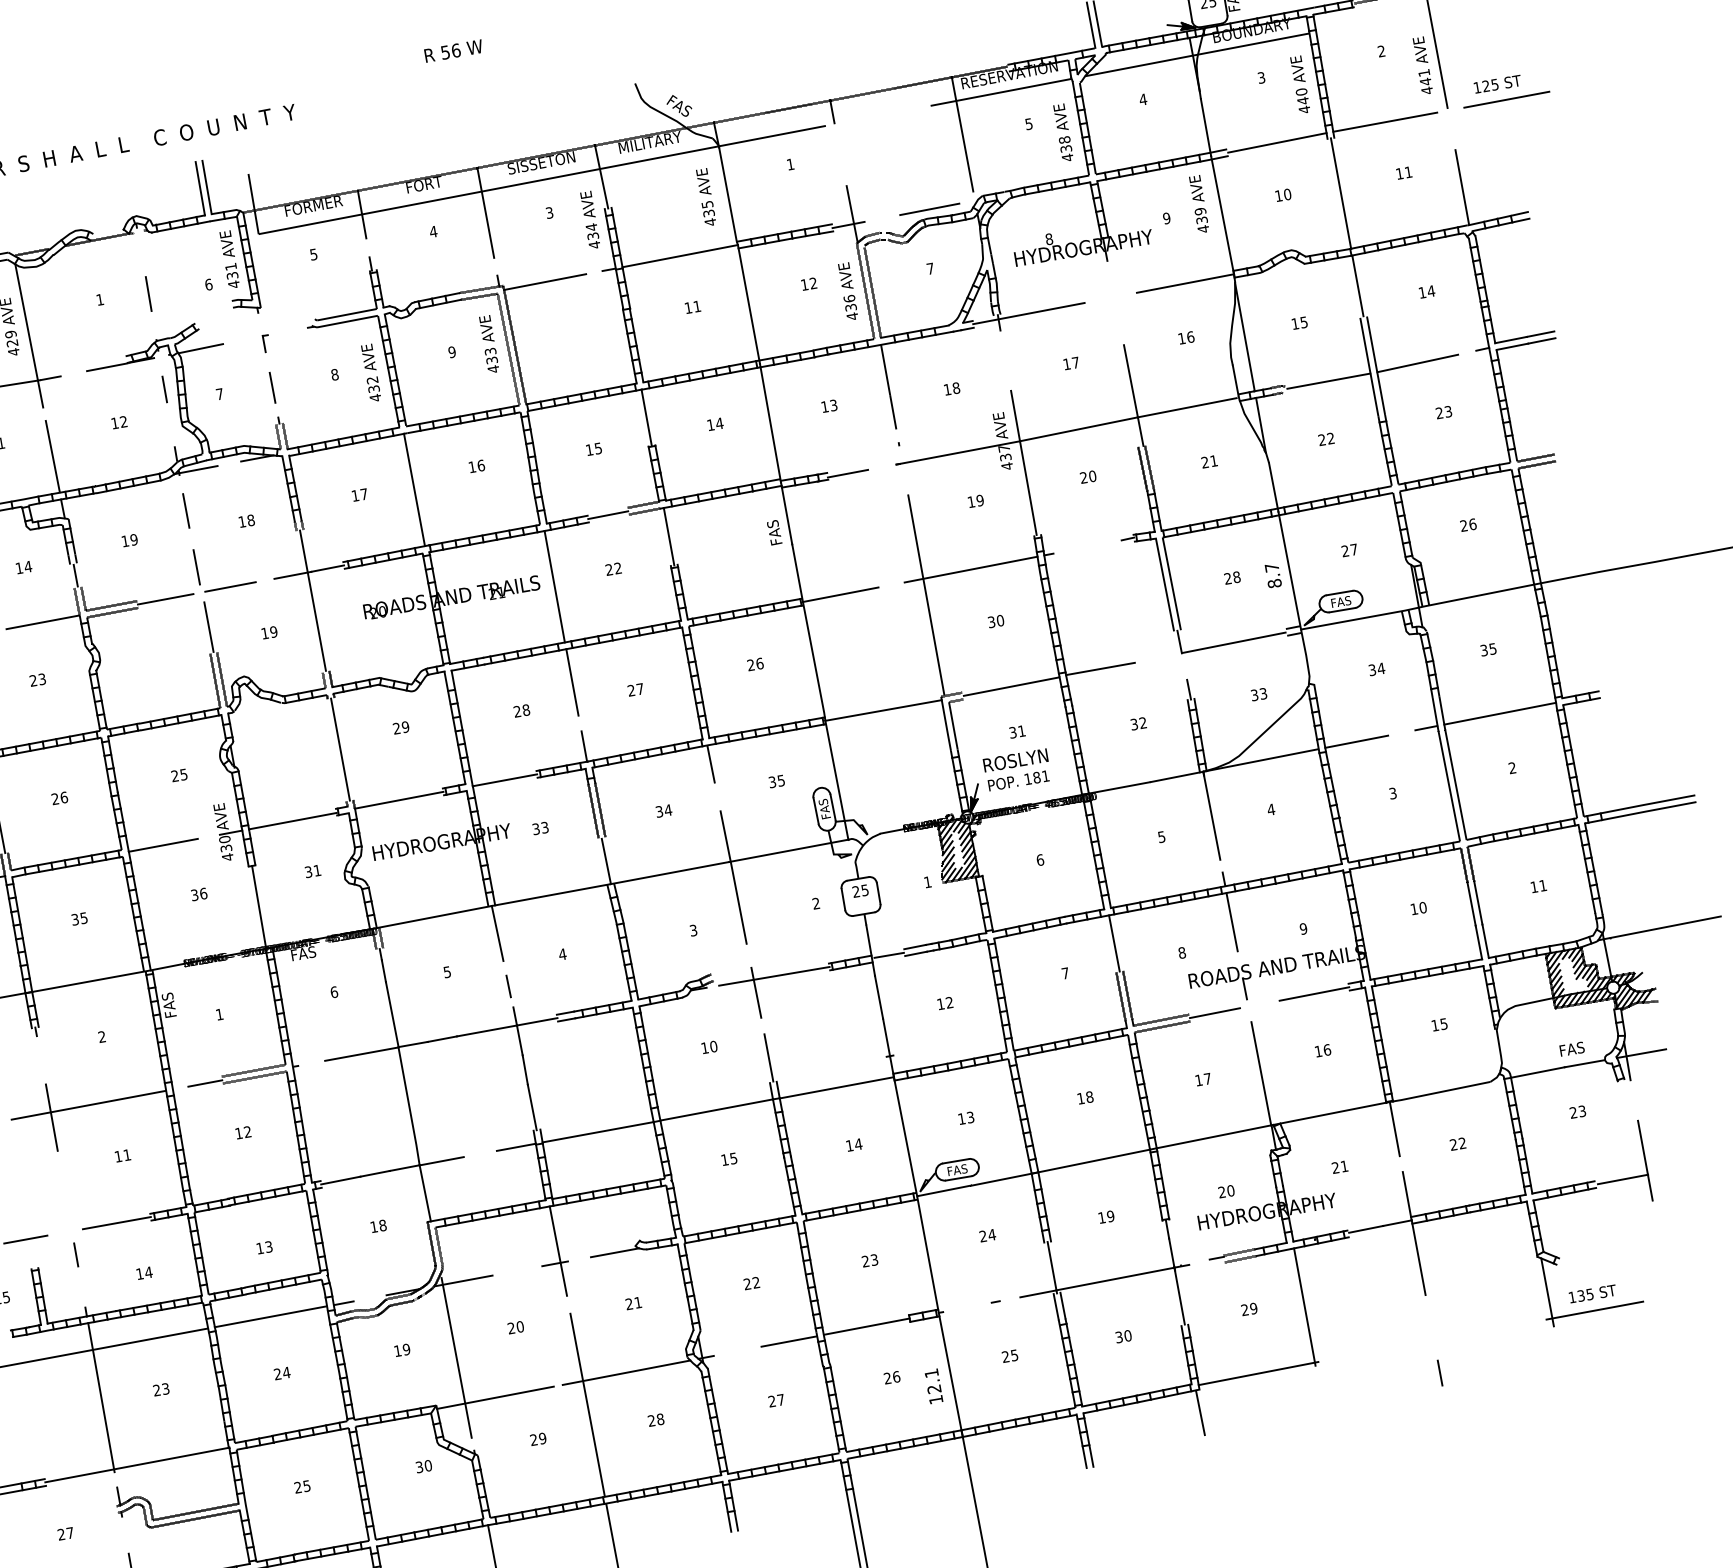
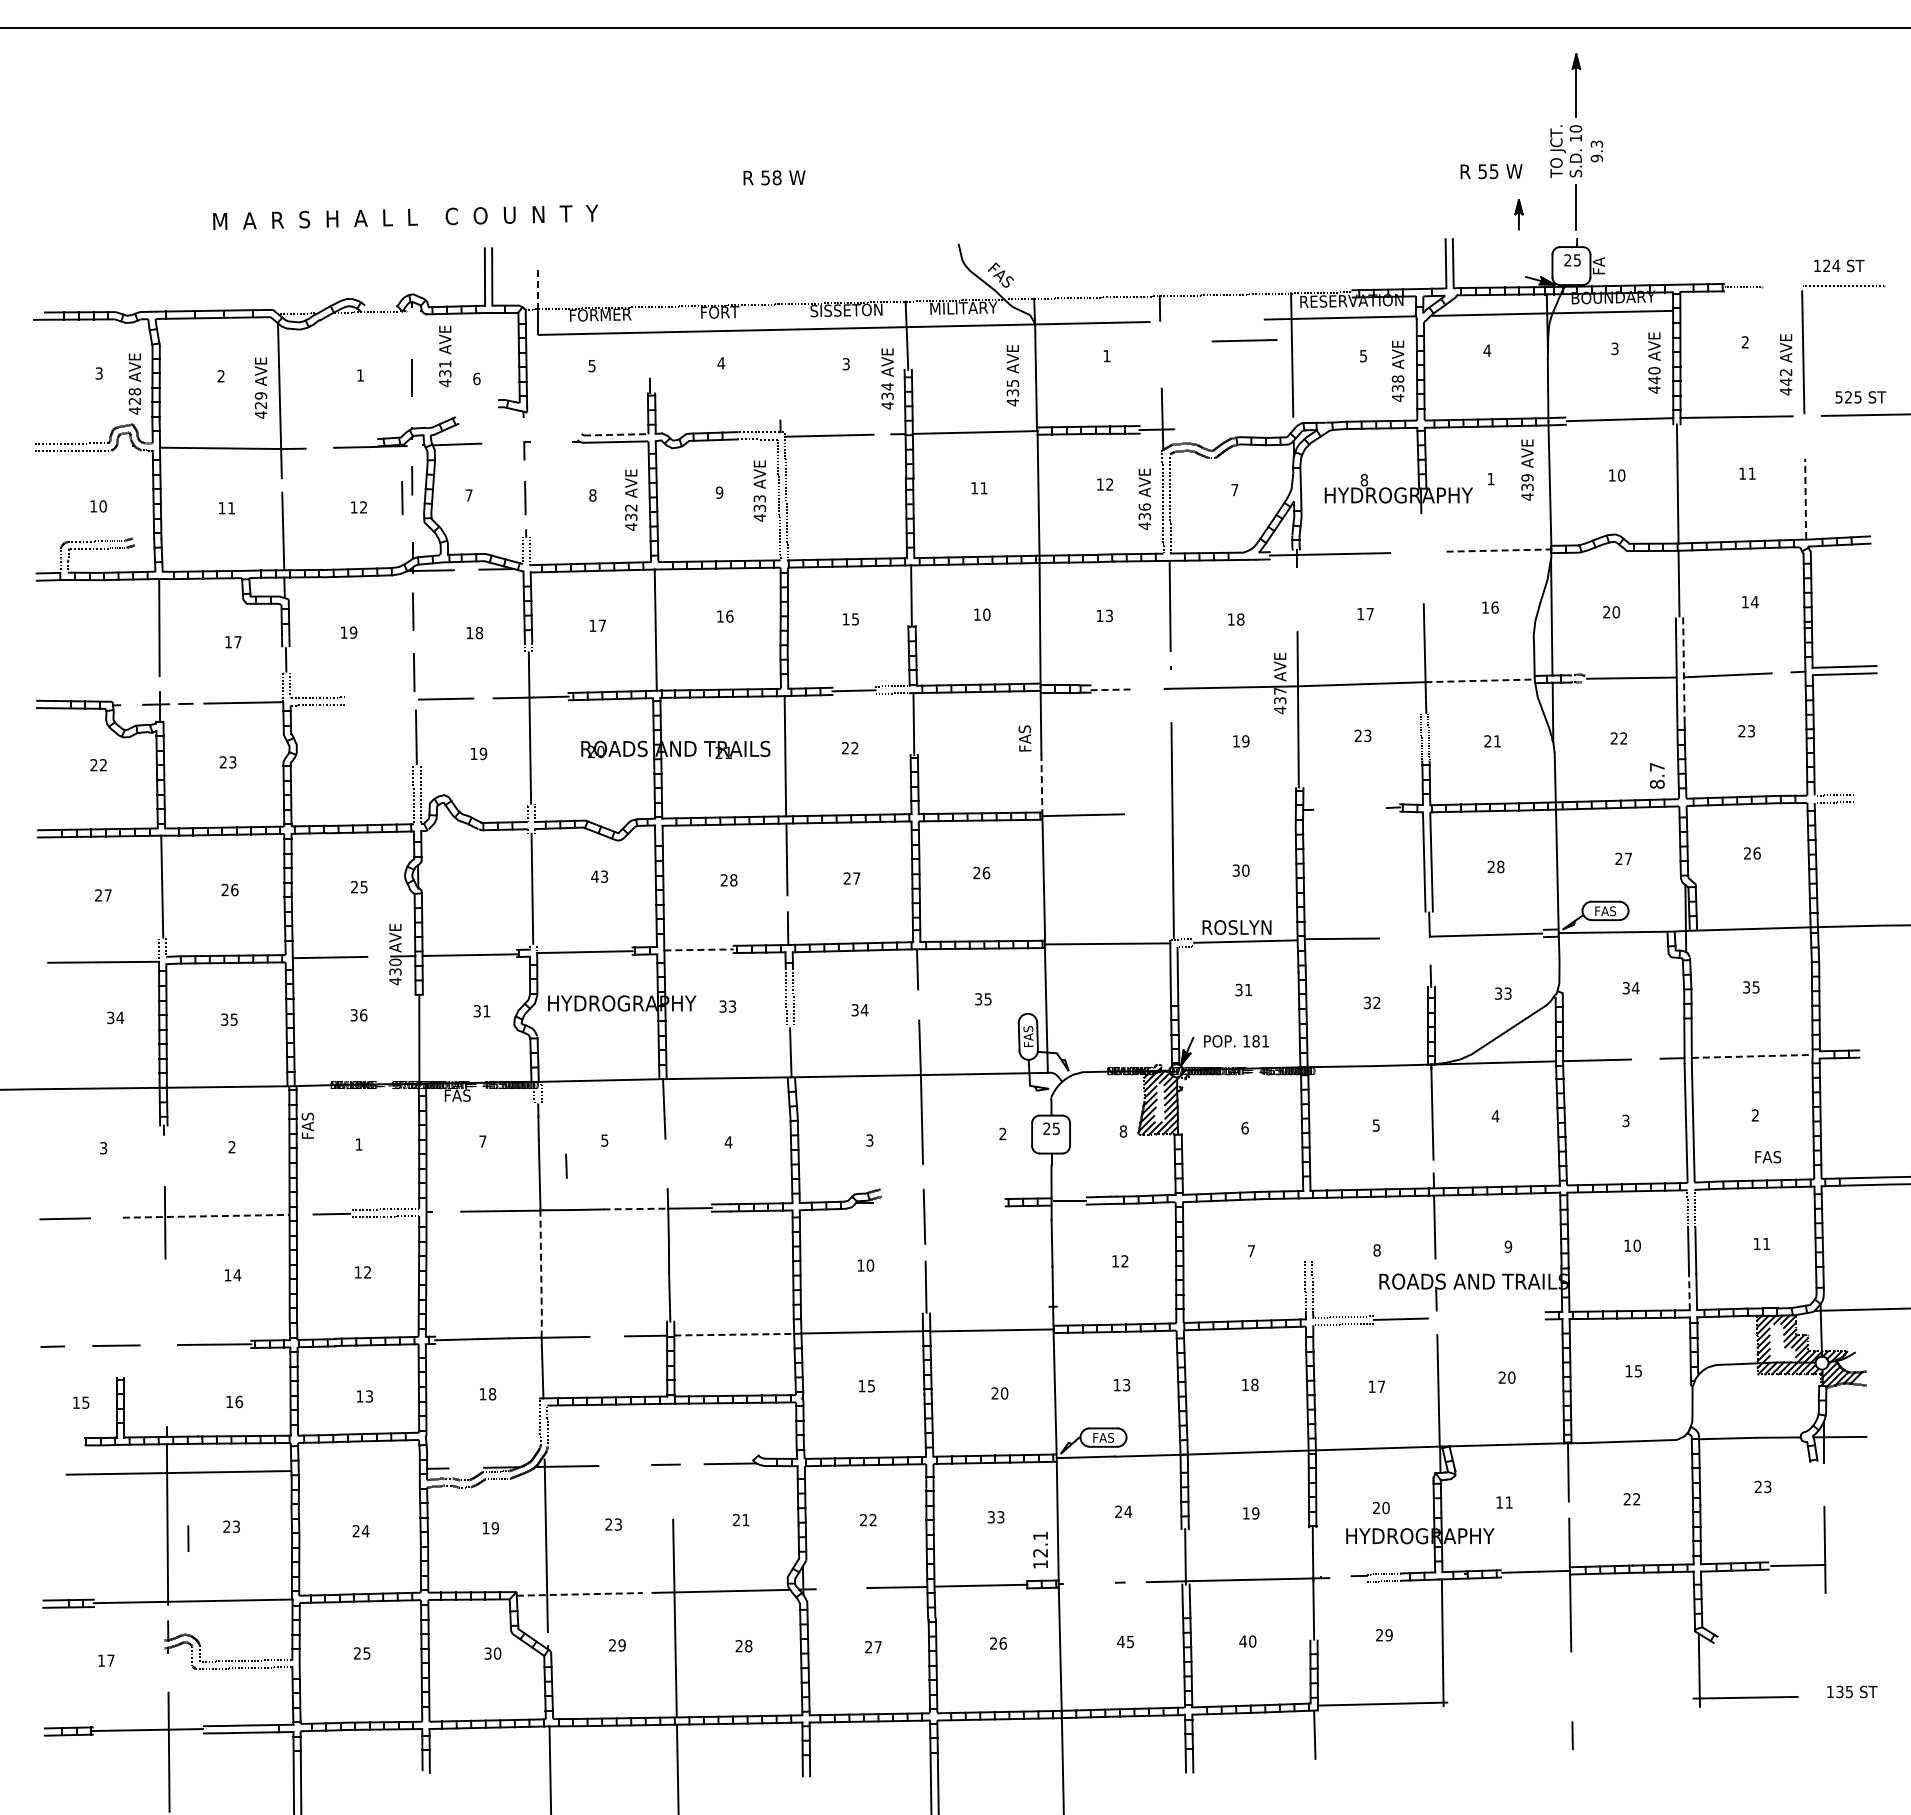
text: (455, 50) -> (776, 177), 56 -> 58
text: (1423, 73) -> (1785, 372), 441 -> 442
text: (1476, 87) -> (1838, 397), 125 -> 525
line: (1462, 186) -> (1805, 498), solid -> dashed
line: (252, 191) -> (538, 289), solid -> dashed
line: (929, 209) -> (1244, 340), moved
line: (485, 212) -> (779, 352), removed
line: (361, 214) -> (649, 332), removed
text: (1166, 218) -> (1490, 479), 9 -> 1
text: (230, 259) -> (445, 356), moved
line: (1185, 283) -> (1499, 550), solid -> dashed
line: (347, 314) -> (616, 434), solid -> dashed
text: (1299, 323) -> (1611, 612), 15 -> 20
line: (1375, 365) -> (1683, 669), solid -> dashed
line: (158, 407) -> (402, 498), added
line: (1187, 407) -> (1479, 680), solid -> dashed
text: (719, 423) -> (986, 614), 14 -> 10
line: (848, 473) -> (1112, 689), solid -> dashed
text: (1092, 476) -> (1367, 735), 20 -> 23
text: (27, 567) -> (237, 642), 14 -> 17
line: (970, 569) -> (1223, 811), removed
line: (797, 572) -> (1041, 784), solid -> dashed
text: (1272, 575) -> (1656, 775), moved
line: (166, 599) -> (376, 700), removed
line: (1500, 713) -> (1752, 1056), solid -> dashed
text: (400, 727) -> (599, 876), 29 -> 43
text: (1015, 760) -> (1236, 927), moved
line: (505, 779) -> (699, 949), solid -> dashed
text: (927, 882) -> (1123, 1131), 1 -> 8
line: (1478, 941) -> (1689, 1291), solid -> dashed
line: (1114, 943) -> (1307, 1228), removed
line: (773, 976) -> (945, 1202), removed
line: (508, 985) -> (566, 1165), moved
text: (333, 992) -> (482, 1141), 6 -> 7
line: (1313, 993) -> (1507, 1316), removed
line: (487, 1031) -> (636, 1209), solid -> dashed
text: (1572, 1049) -> (1768, 1157), moved
text: (1322, 1050) -> (1506, 1377), 16 -> 20
line: (89, 1105) -> (206, 1216), solid -> dashed
line: (409, 1105) -> (541, 1273), solid -> dashed
line: (598, 1132) -> (734, 1334), solid -> dashed
text: (853, 1145) -> (999, 1393), 14 -> 20
text: (127, 1155) -> (237, 1275), 11 -> 14
text: (1335, 1167) -> (1499, 1502), 21 -> 11
line: (558, 1250) -> (671, 1451), removed
line: (76, 1254) -> (188, 1538), moved
text: (864, 1261) -> (990, 1517), 23 -> 33
text: (148, 1272) -> (239, 1401), 14 -> 16
text: (1592, 1293) -> (1852, 1691), moved
line: (270, 1316) -> (358, 1469), removed
text: (520, 1326) -> (618, 1524), 20 -> 23
text: (1119, 1337) -> (1243, 1641), 30 -> 40
text: (1005, 1356) -> (1120, 1641), 25 -> 45
text: (933, 1386) -> (1040, 1550), moved
line: (496, 1397) -> (580, 1594), solid -> dashed
text: (61, 1534) -> (101, 1660), 27 -> 17

